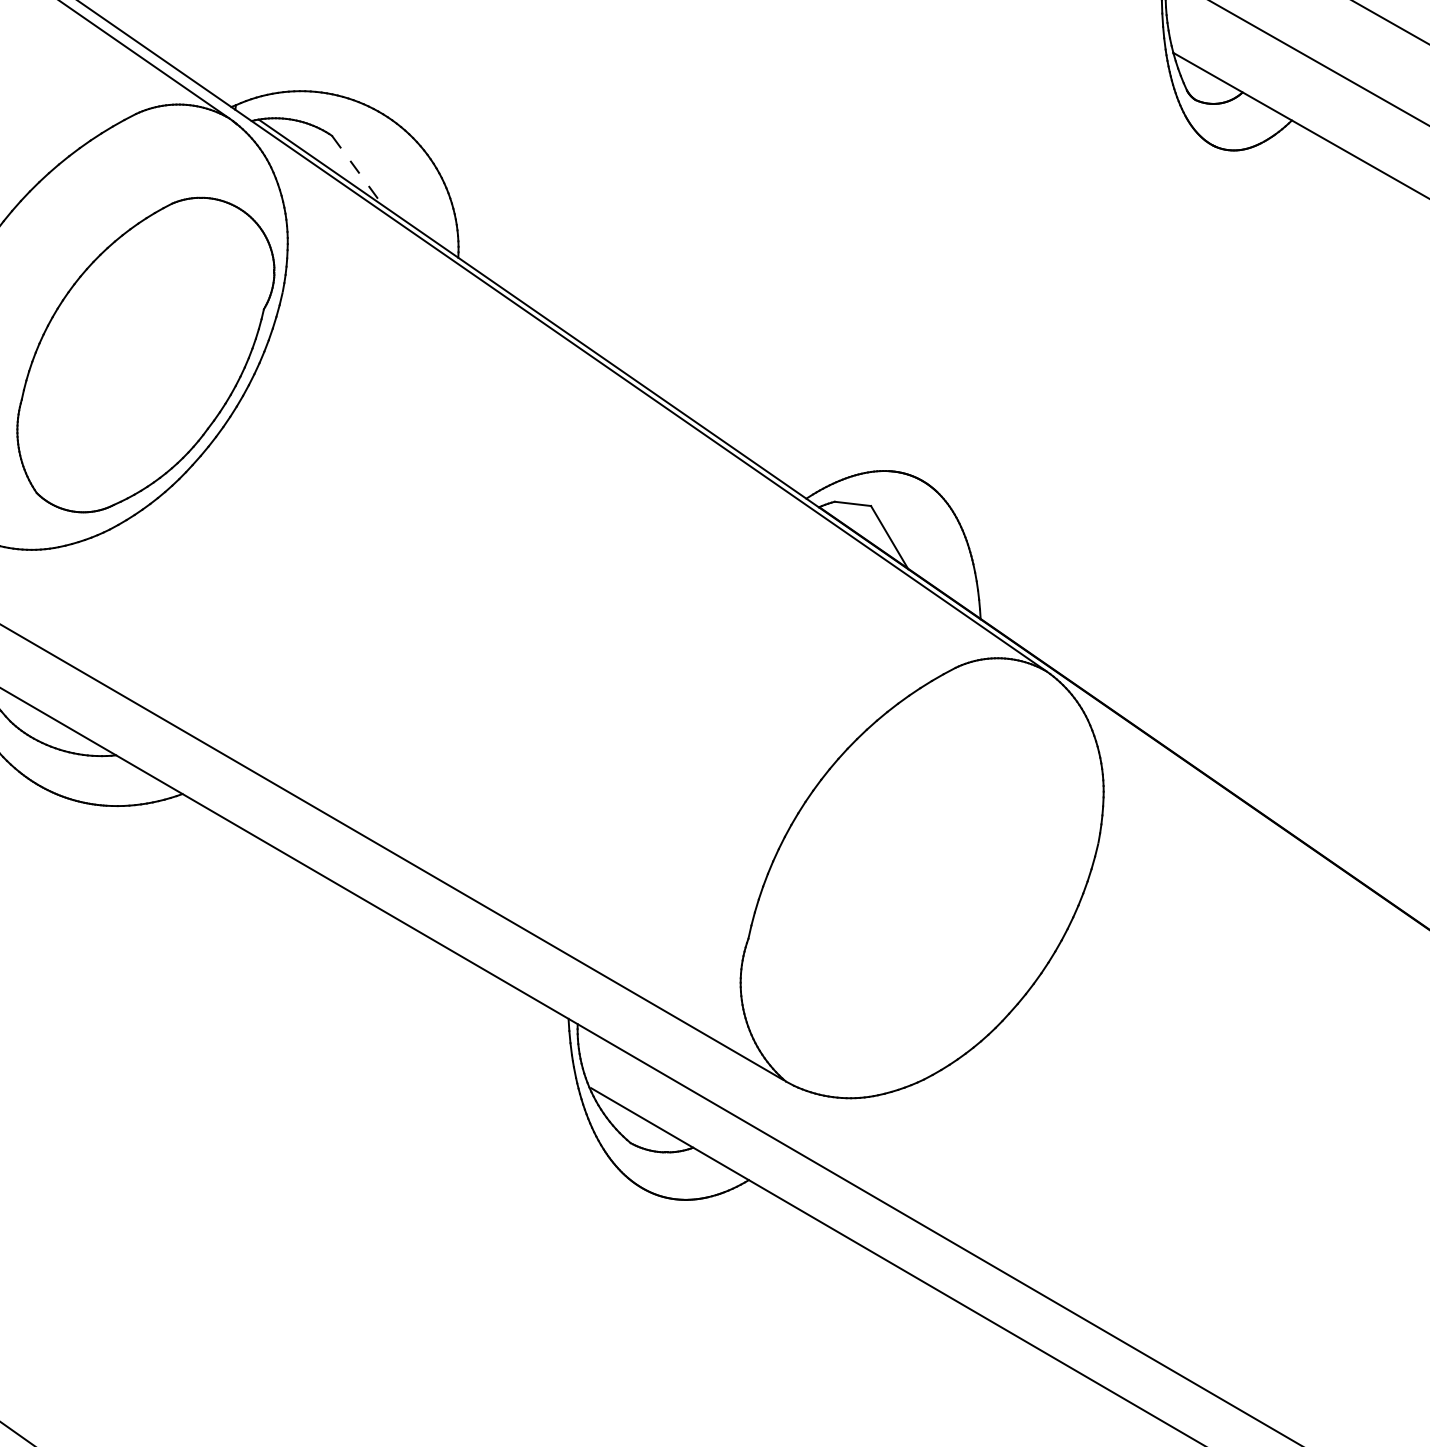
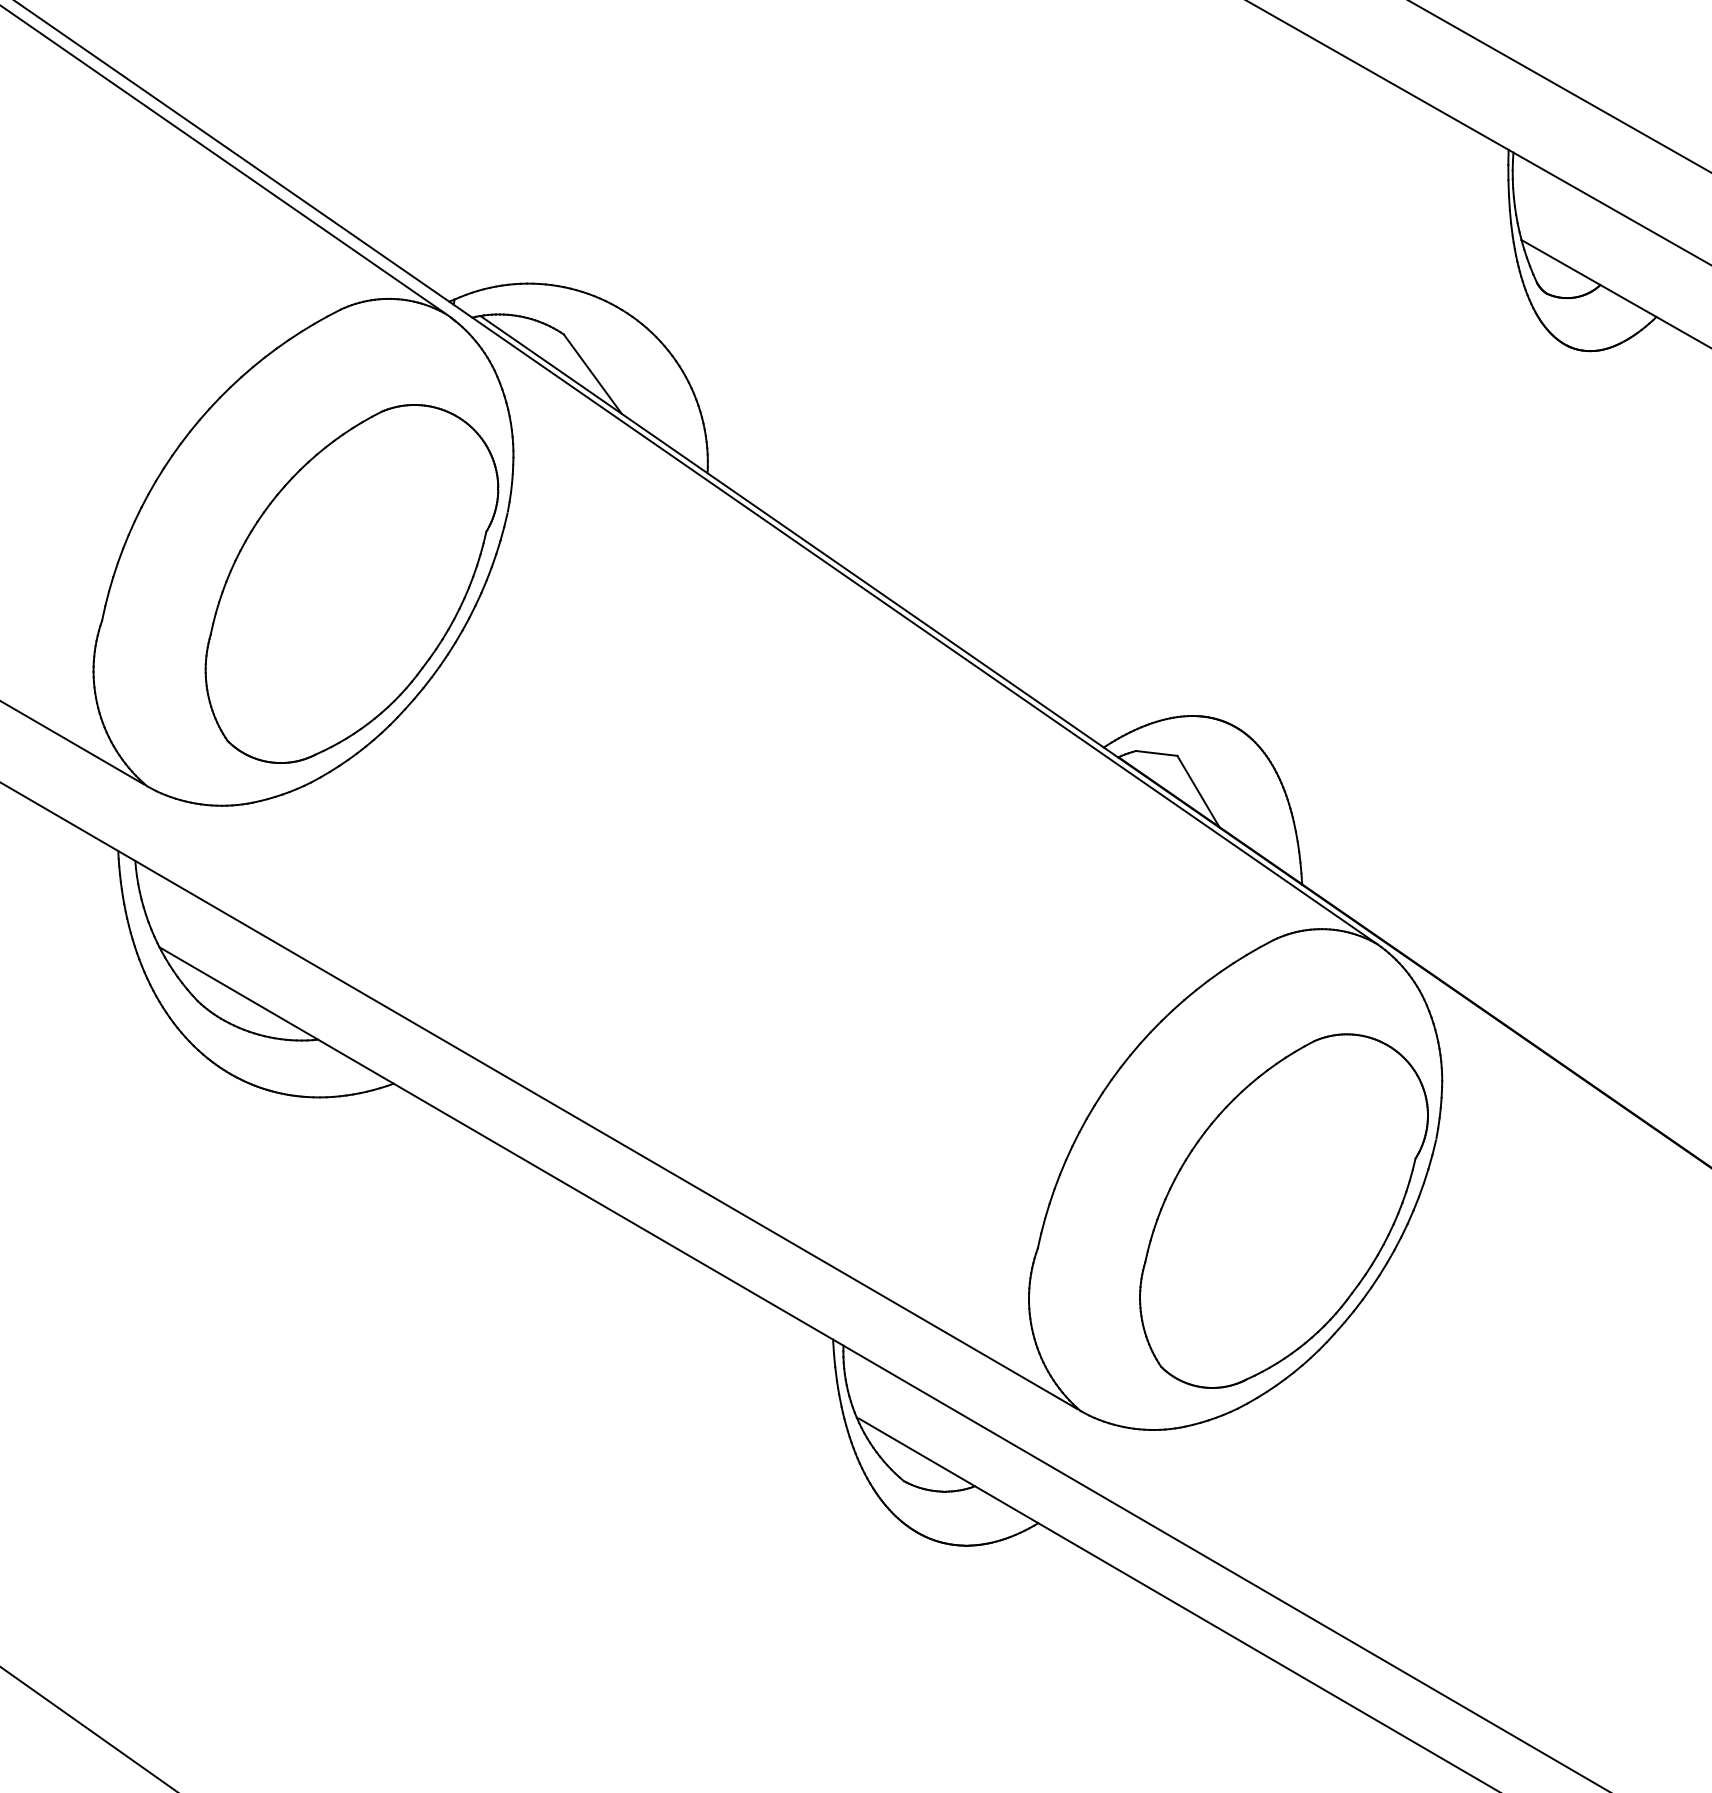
line: (358, 171) -> (593, 374), dashed -> solid
part: (964, 905) -> (1283, 1210), added

